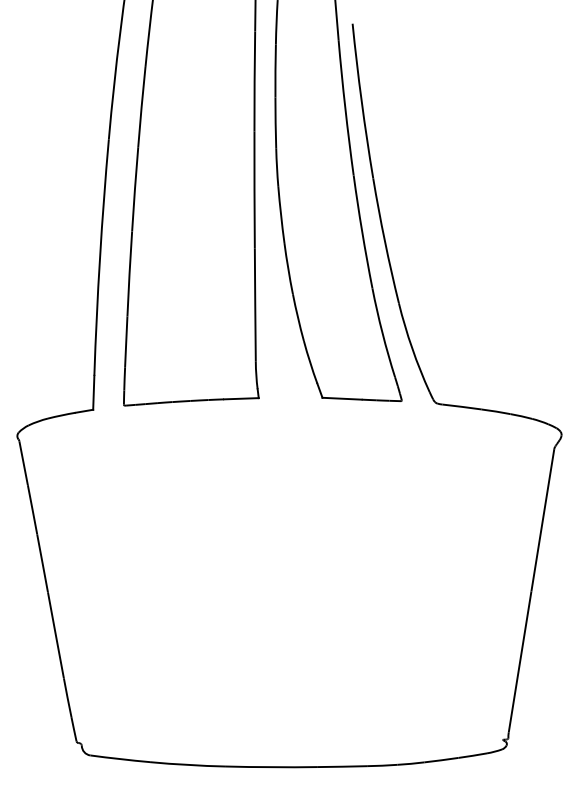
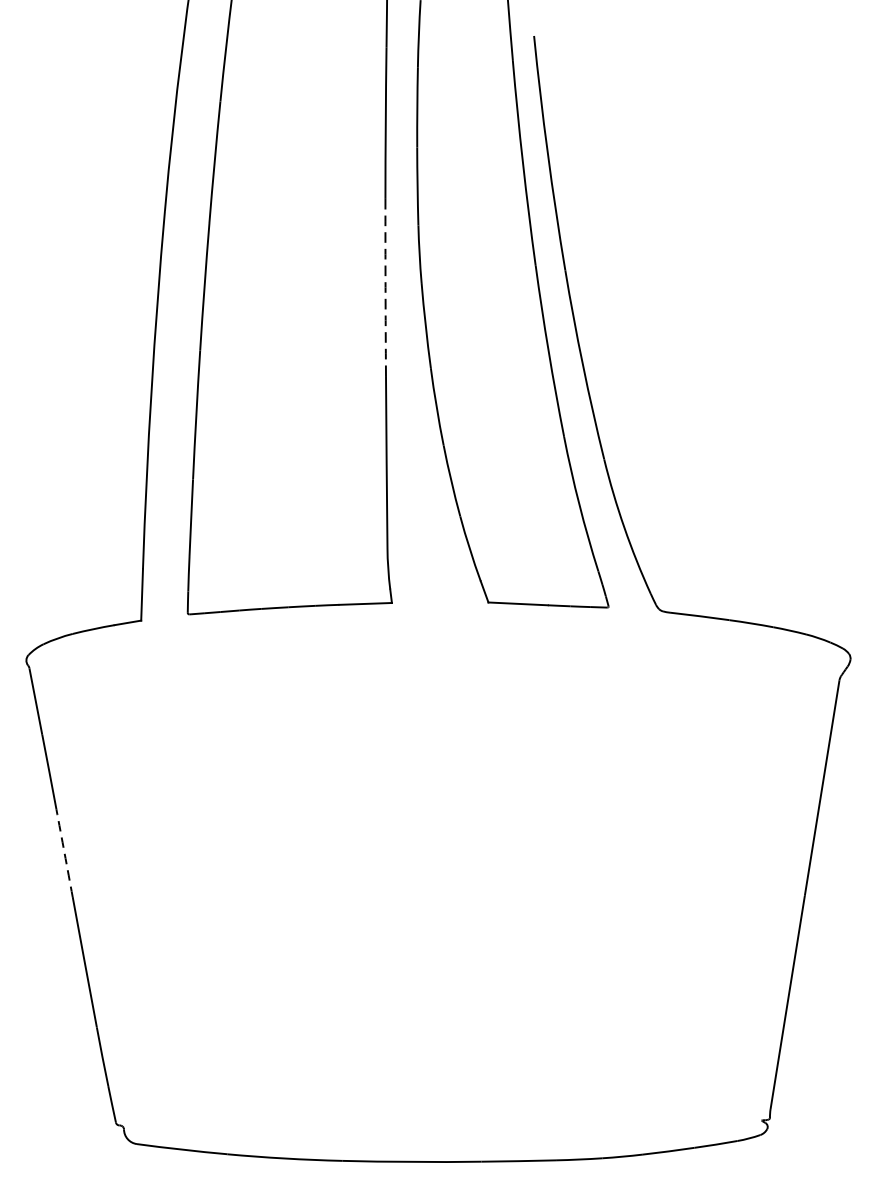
arc: (254, 189) -> (385, 287), solid -> dashed
arc: (42, 563) -> (64, 853), solid -> dashed

